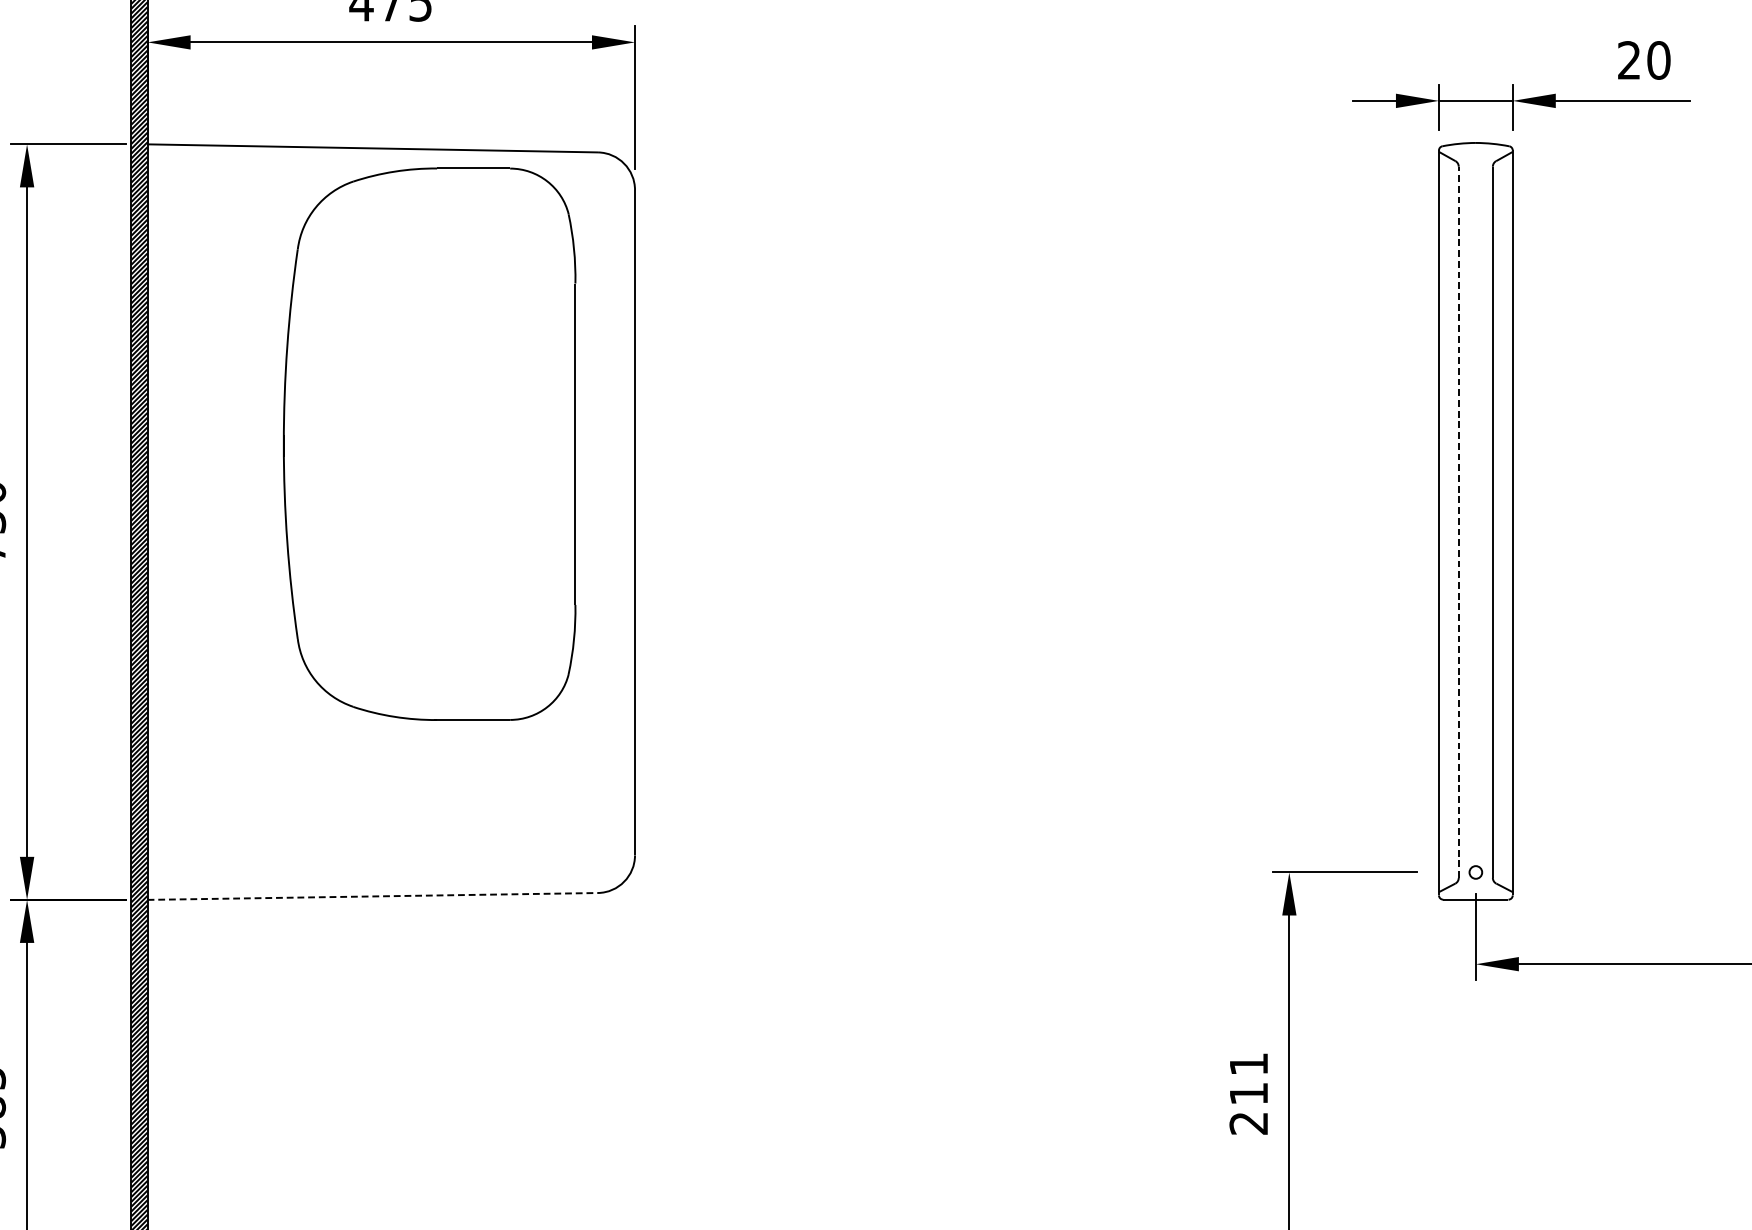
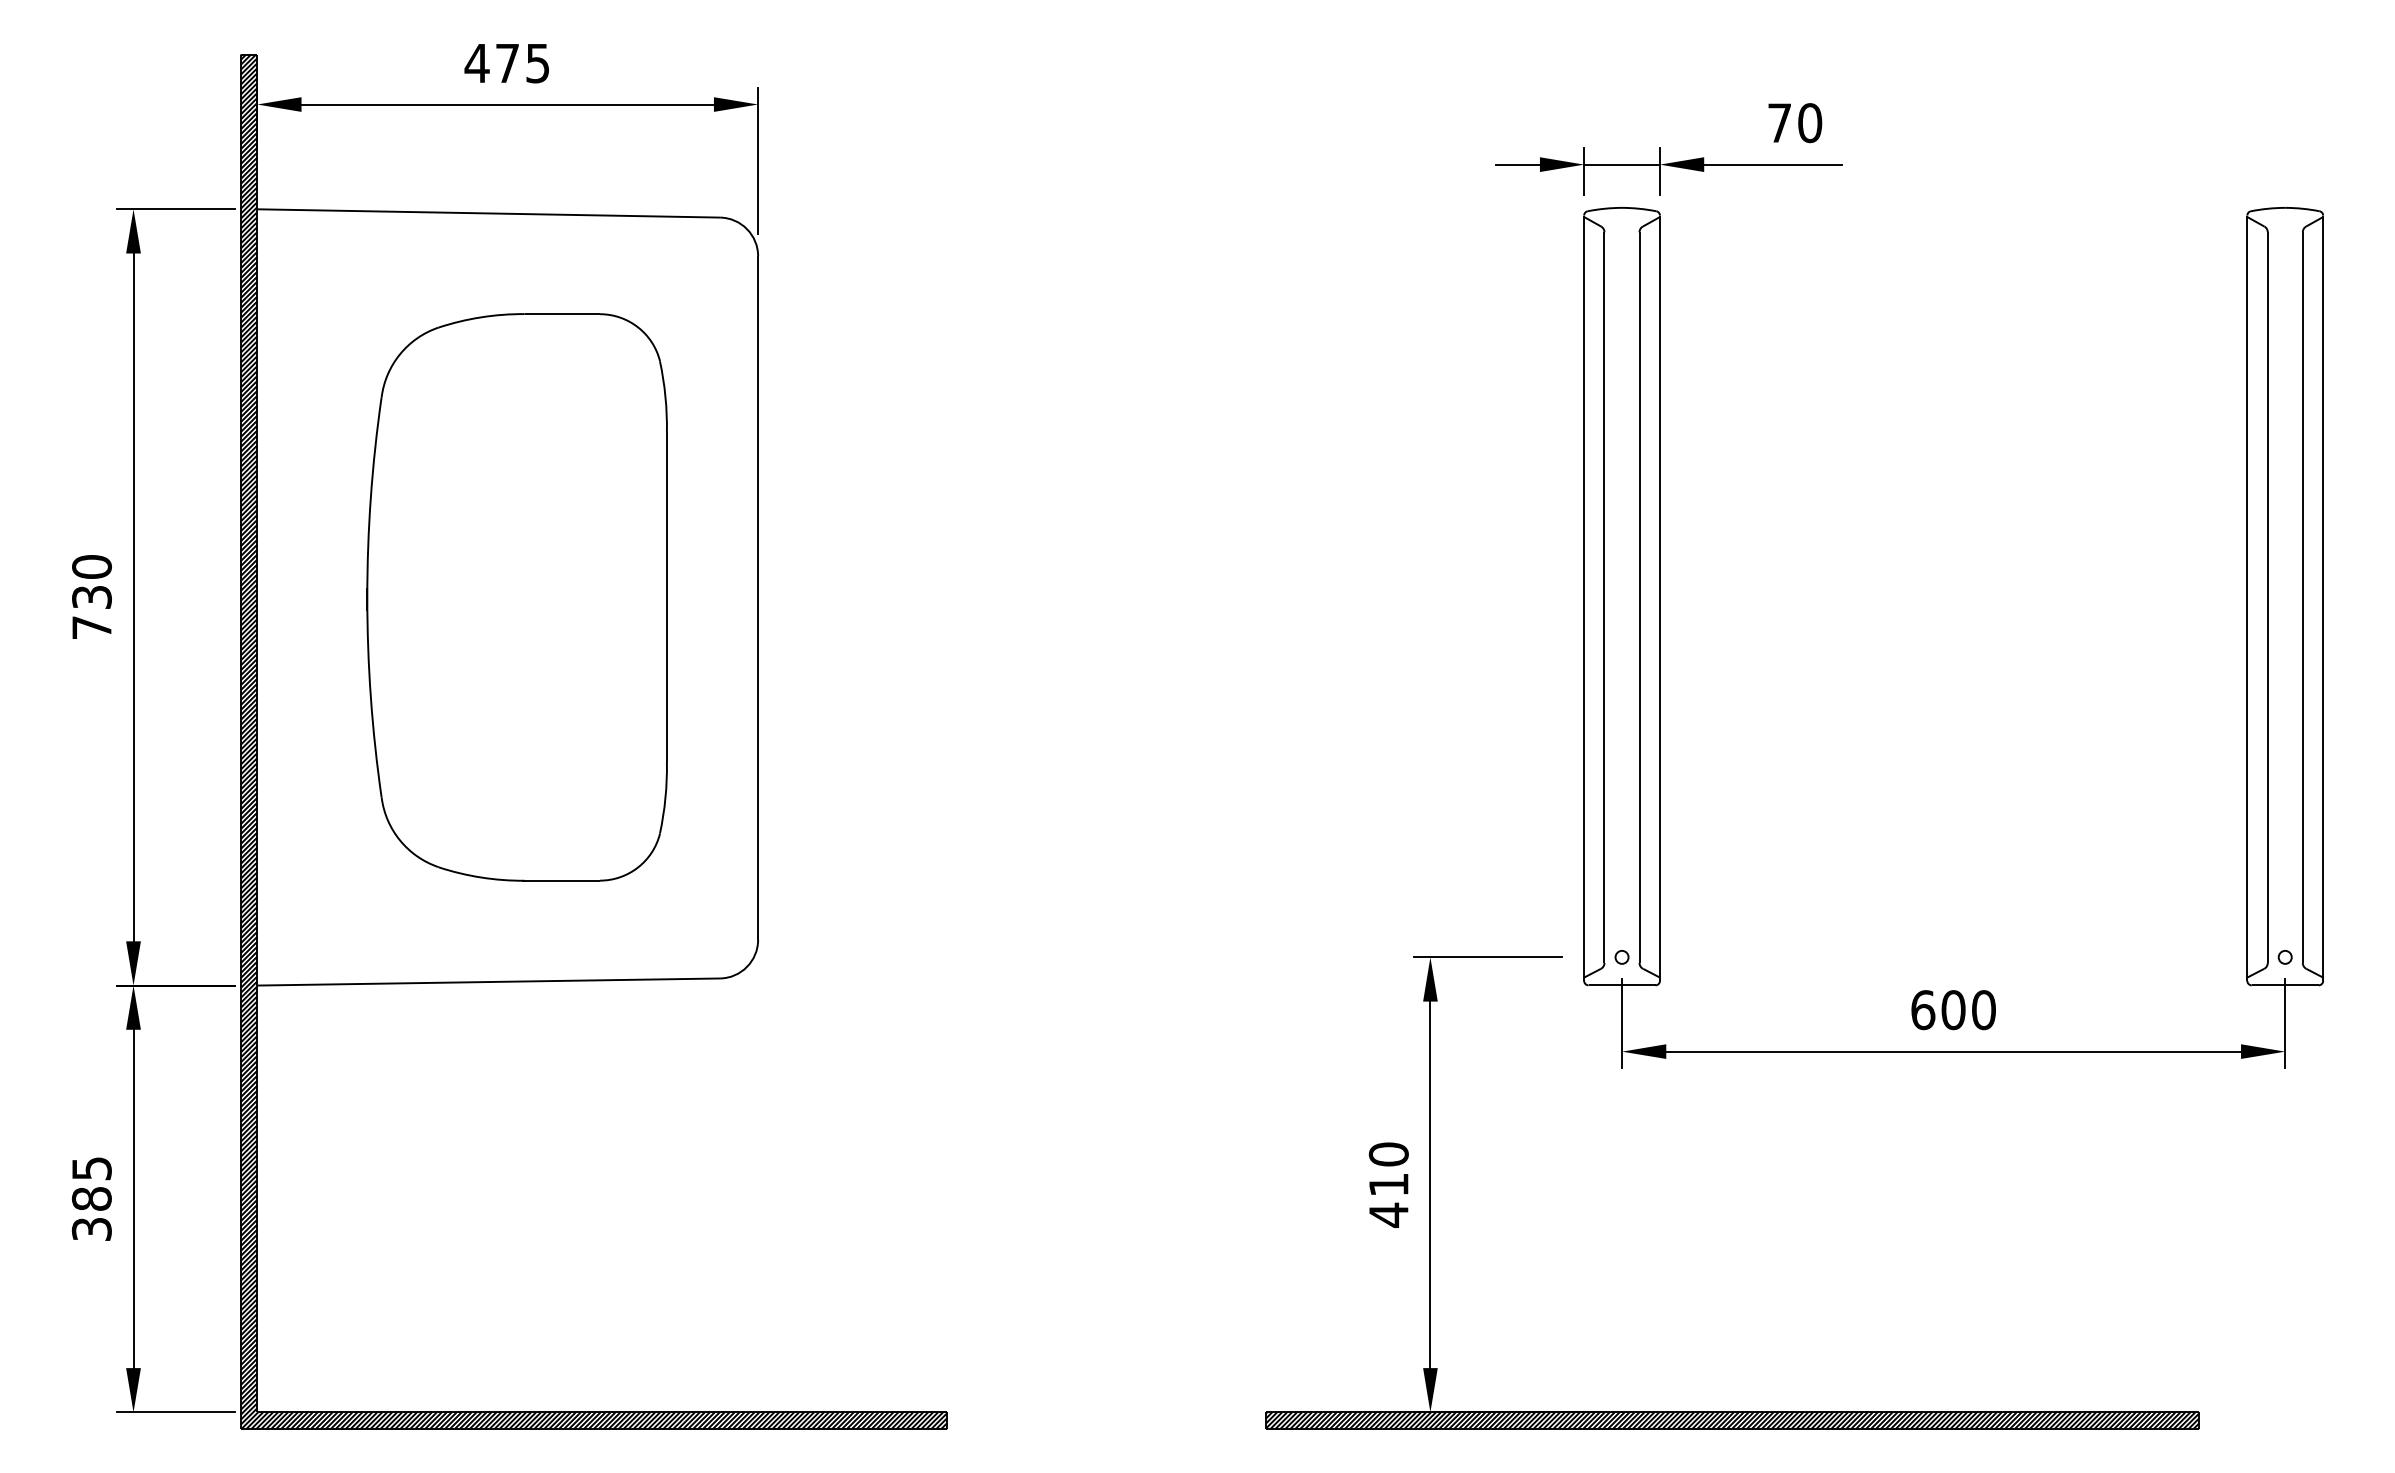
text: (1629, 59) -> (1779, 122), 20 -> 70
part: (429, 444) -> (516, 597), moved
line: (1458, 522) -> (1604, 597), dashed -> solid
line: (373, 896) -> (489, 982), dashed -> solid
text: (1248, 1093) -> (1388, 1184), 211 -> 410

